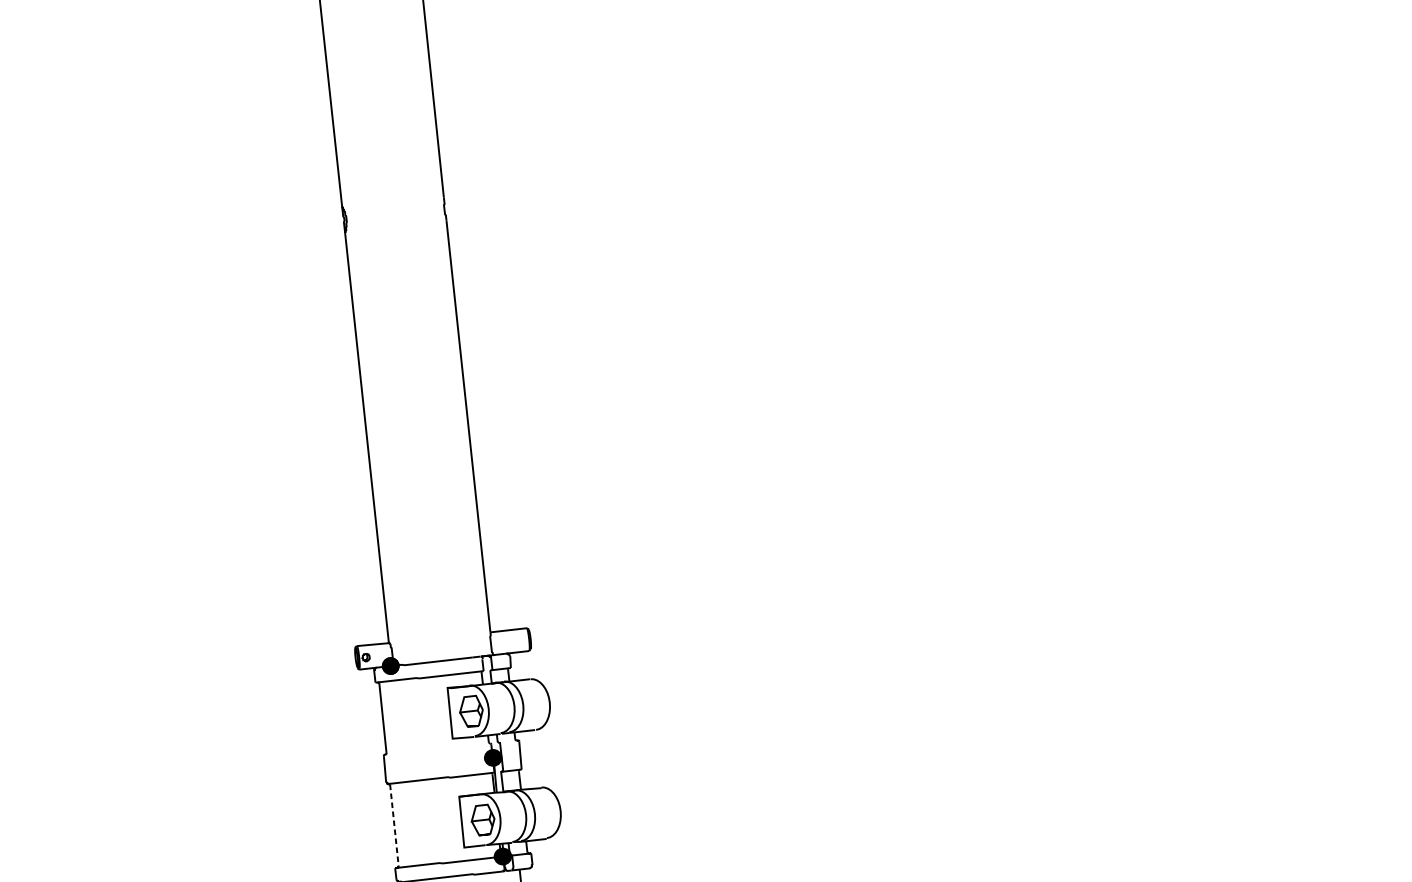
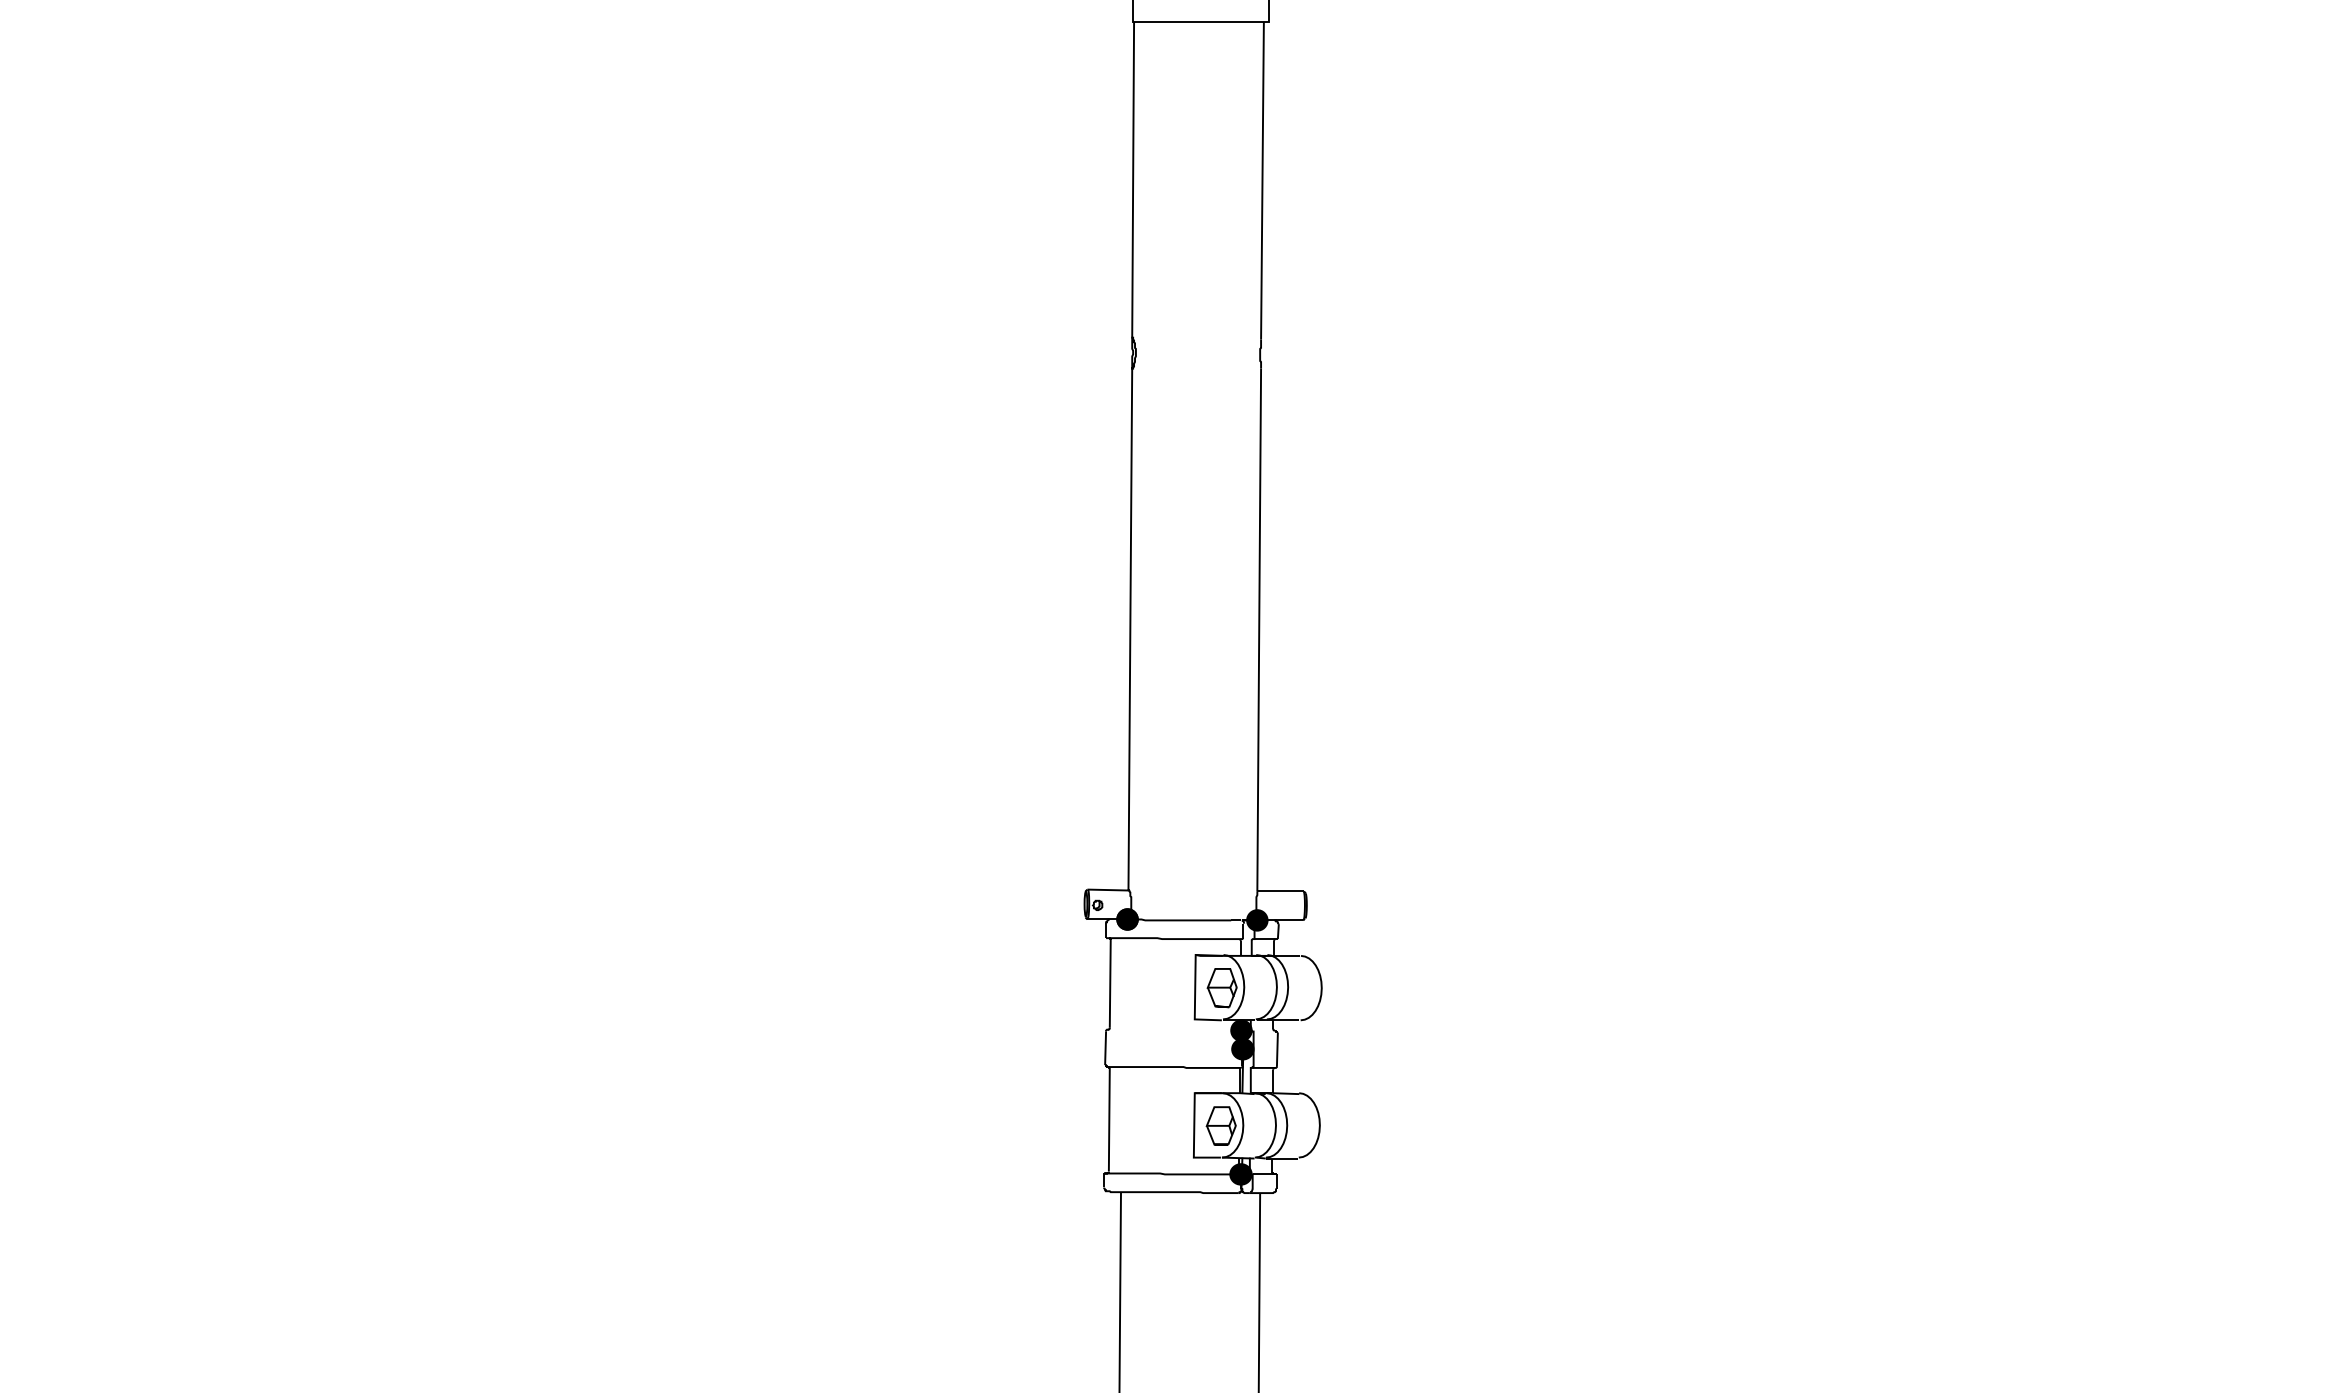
fill: (493, 655) -> (1257, 920), added
fill: (490, 743) -> (1241, 1030), added
line: (394, 825) -> (1109, 1119), dashed -> solid

